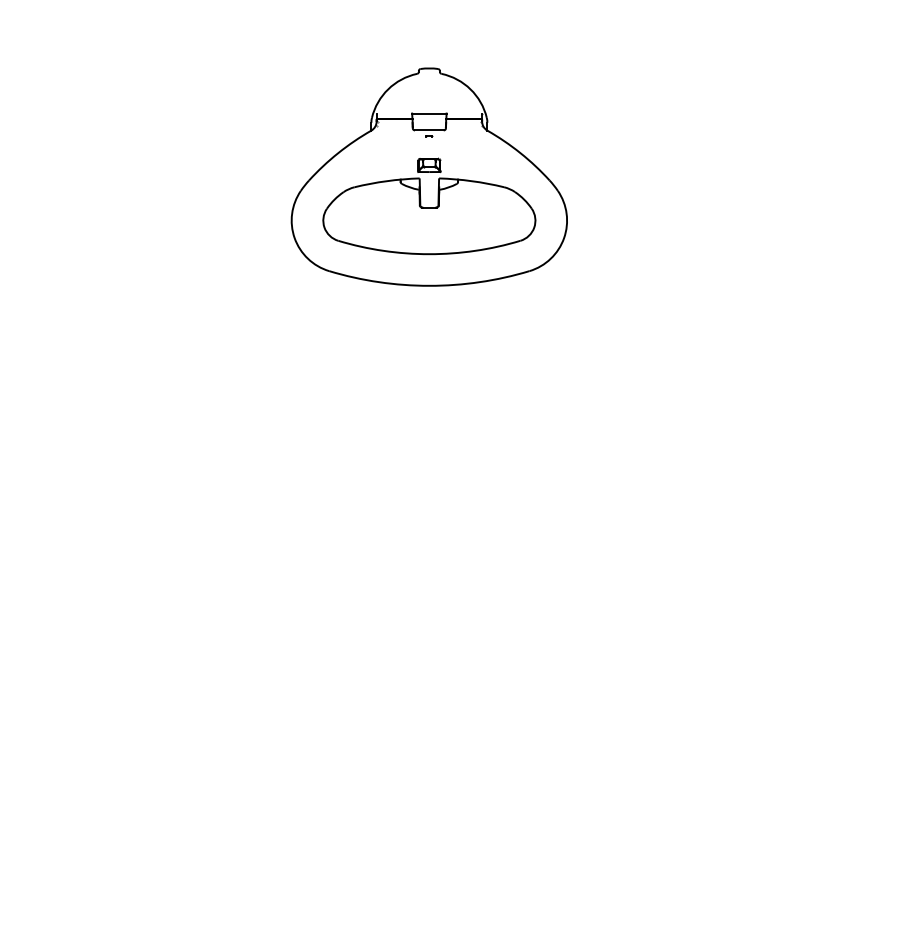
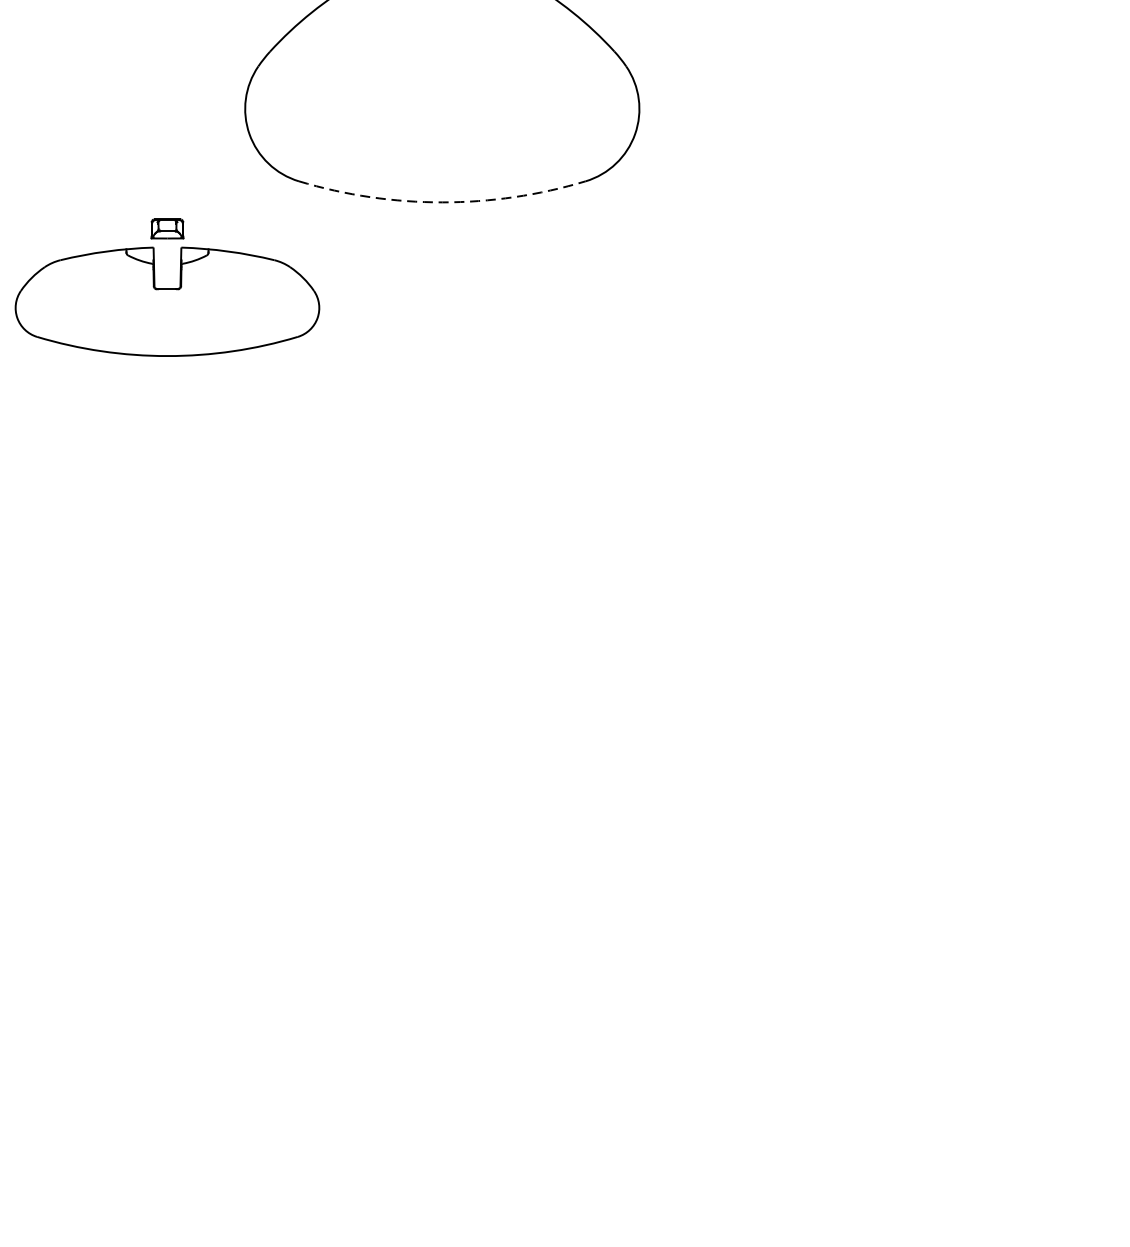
part: (429, 206) -> (167, 287), moved
arc: (429, 285) -> (442, 201), solid -> dashed

